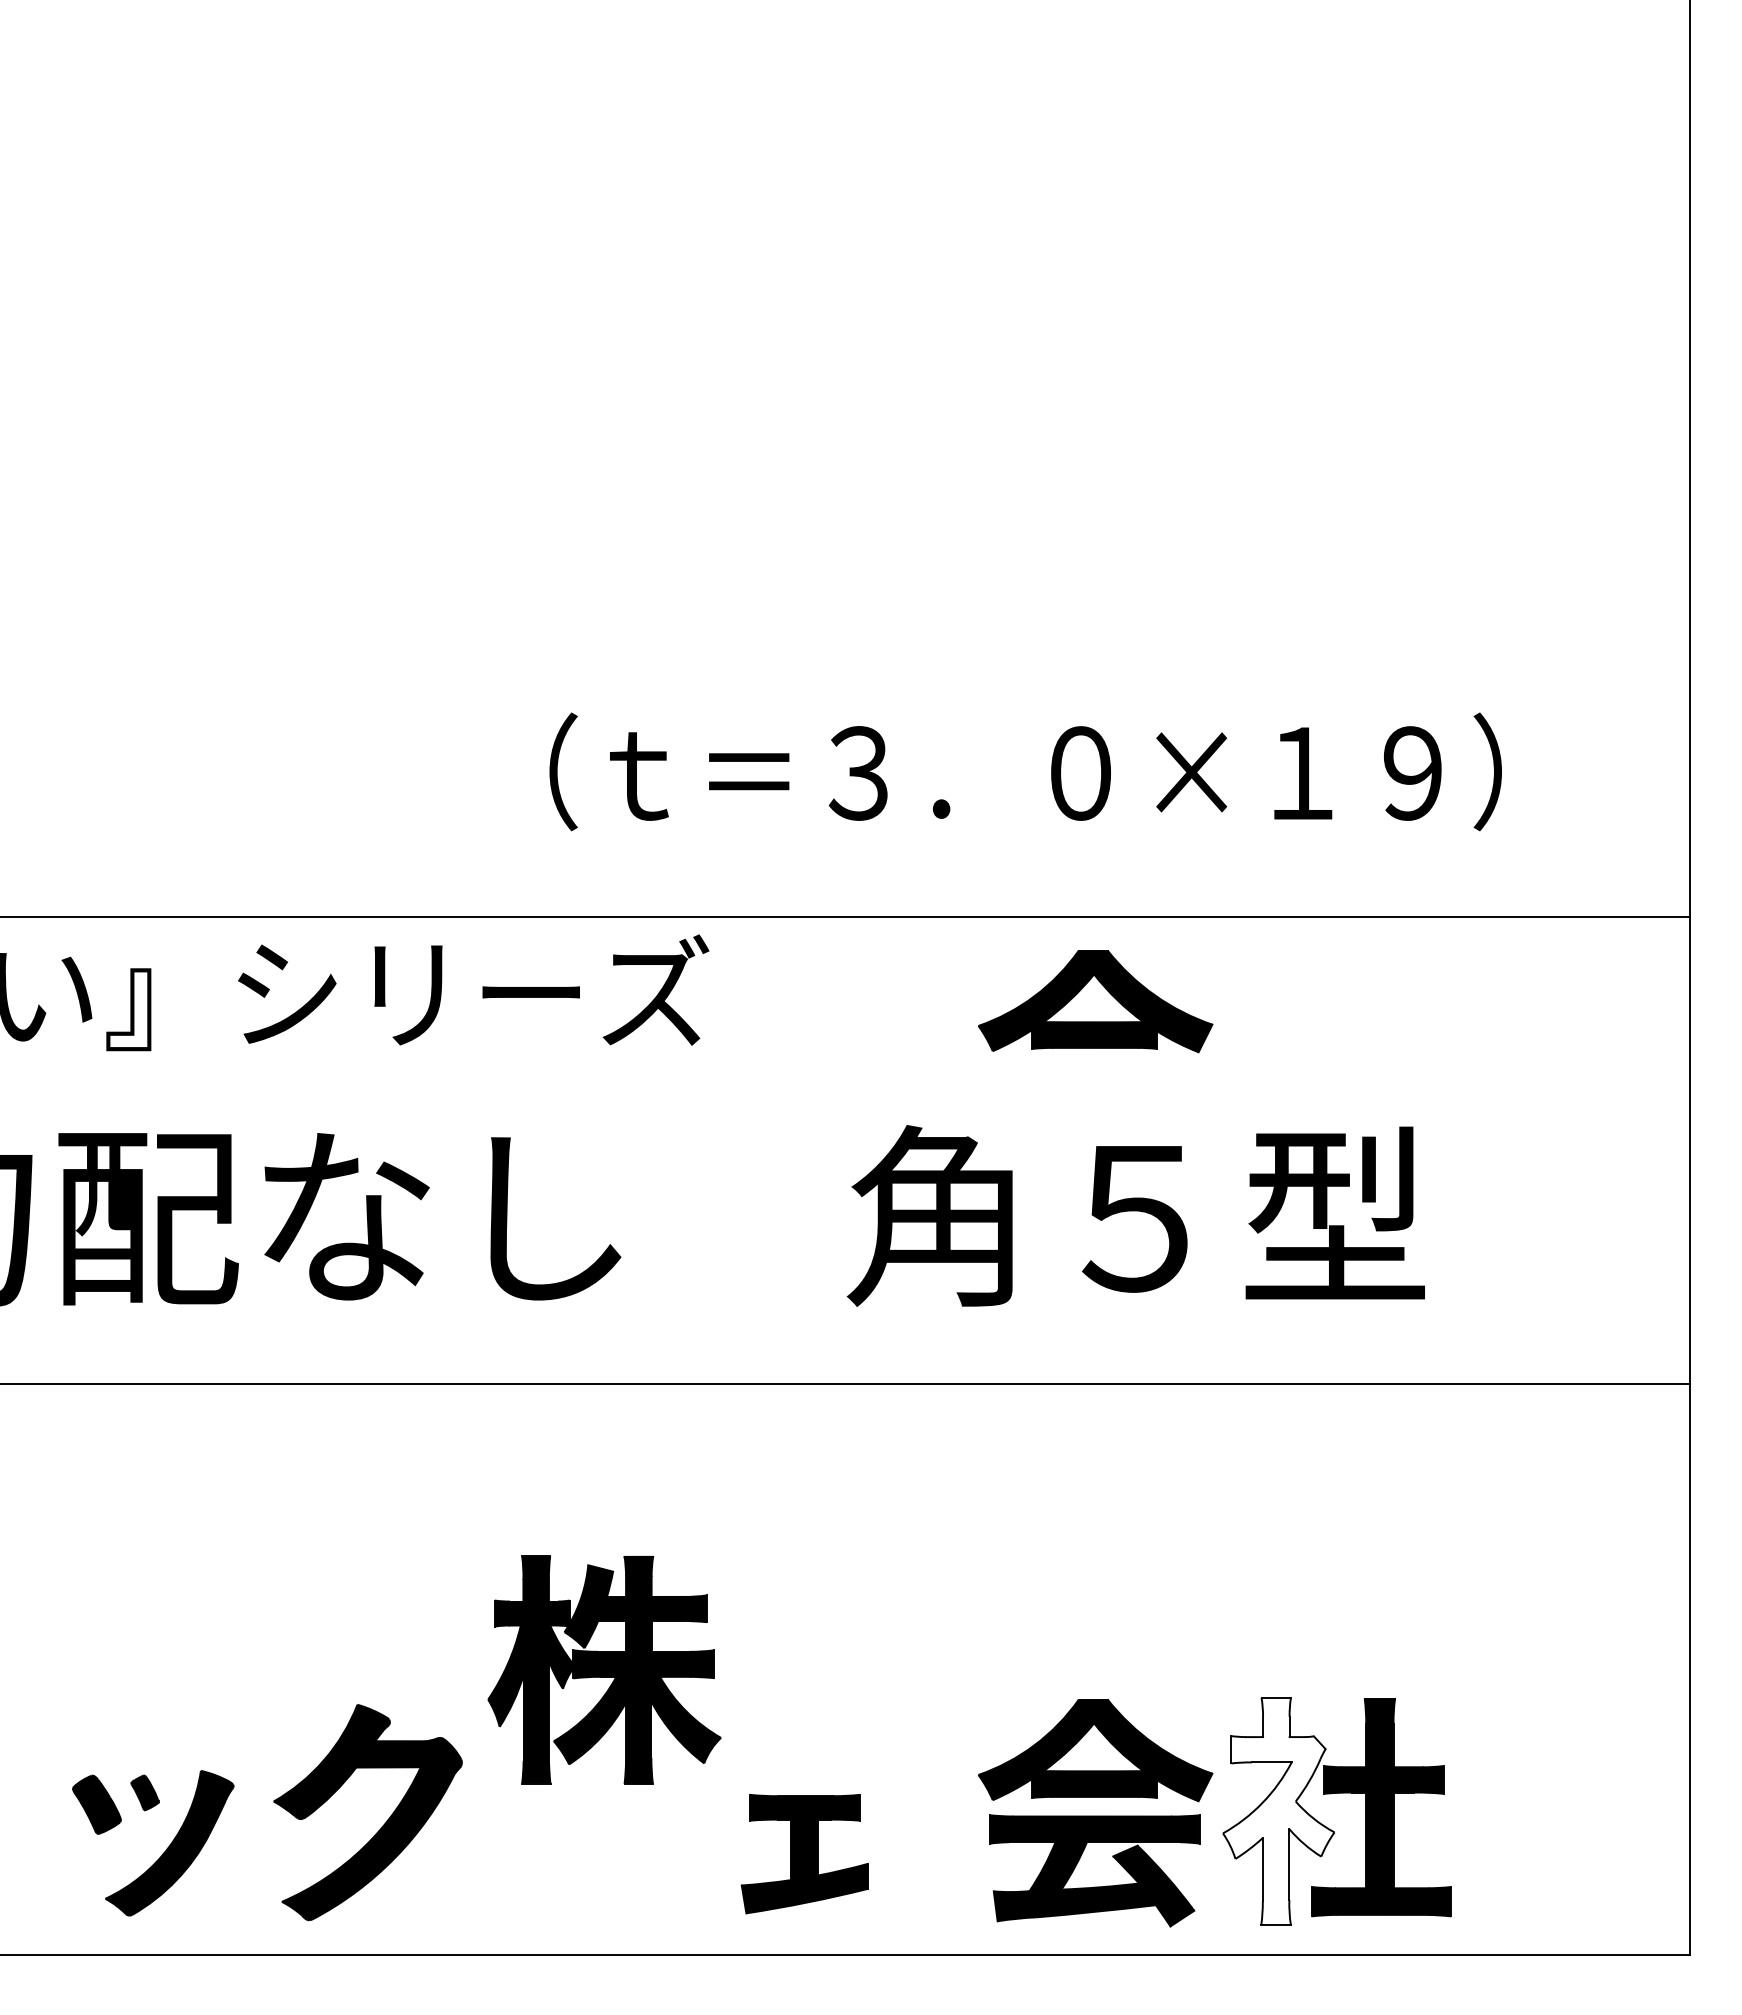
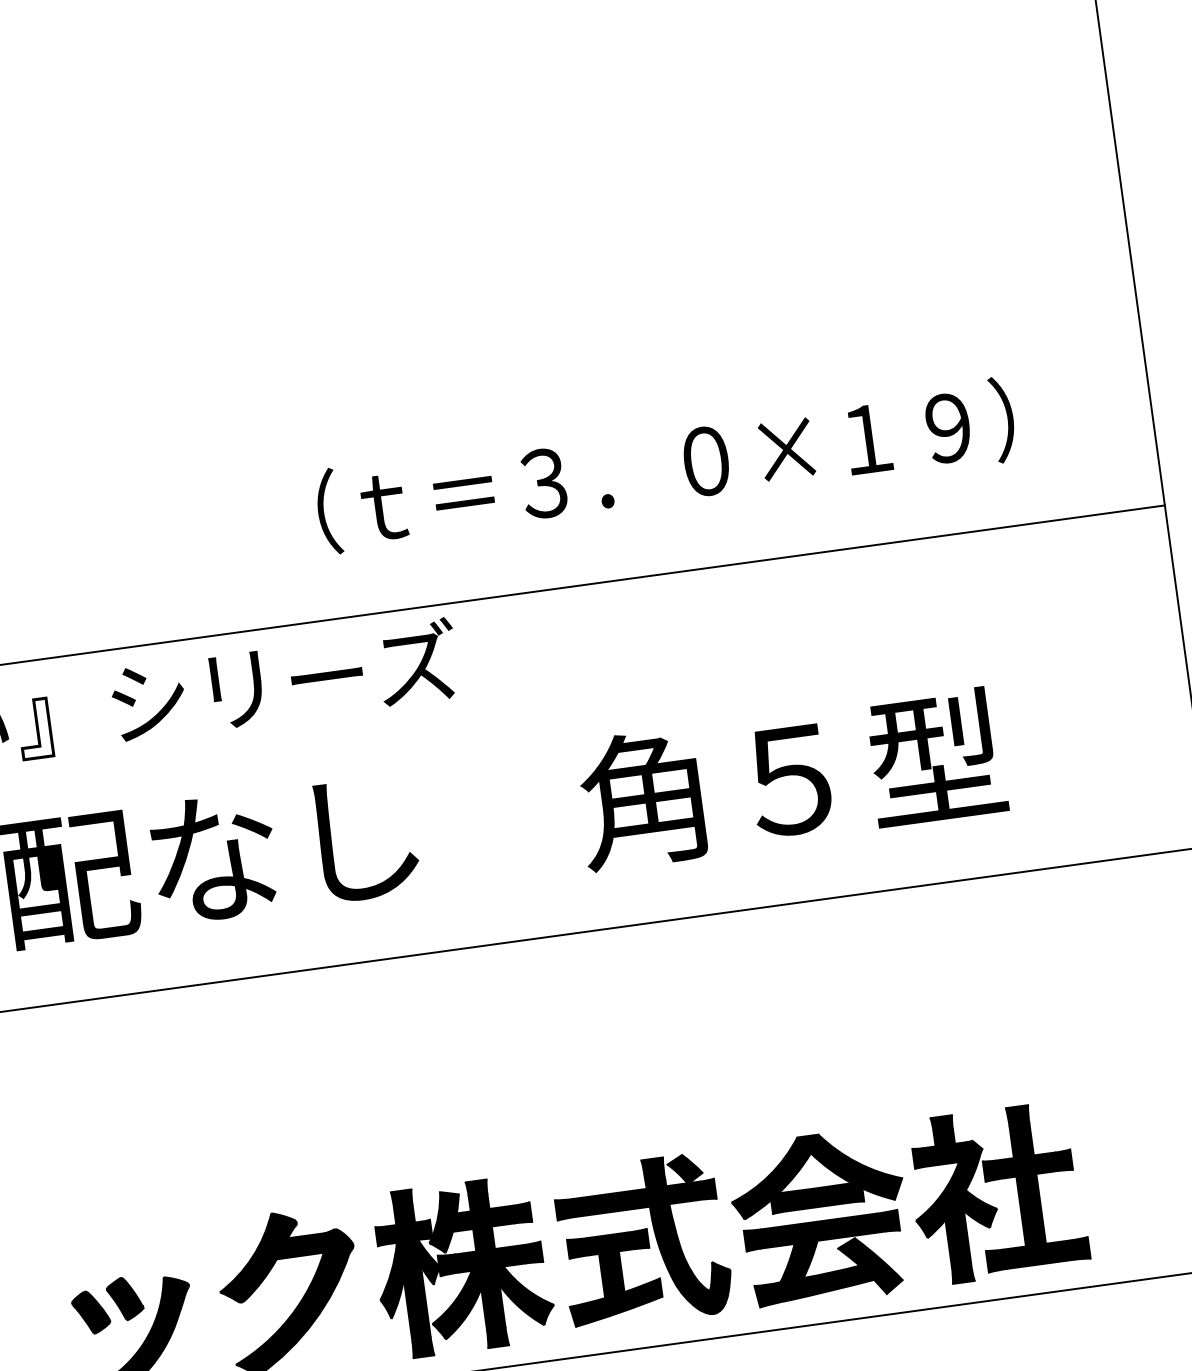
part: (1095, 1001) -> (739, 626), removed
part: (604, 1669) -> (462, 1266), moved
part: (144, 1792) -> (124, 1298), size x1.67
part: (869, 1806) -> (655, 1236), added
fill: (1278, 1811) -> (954, 1199), added

